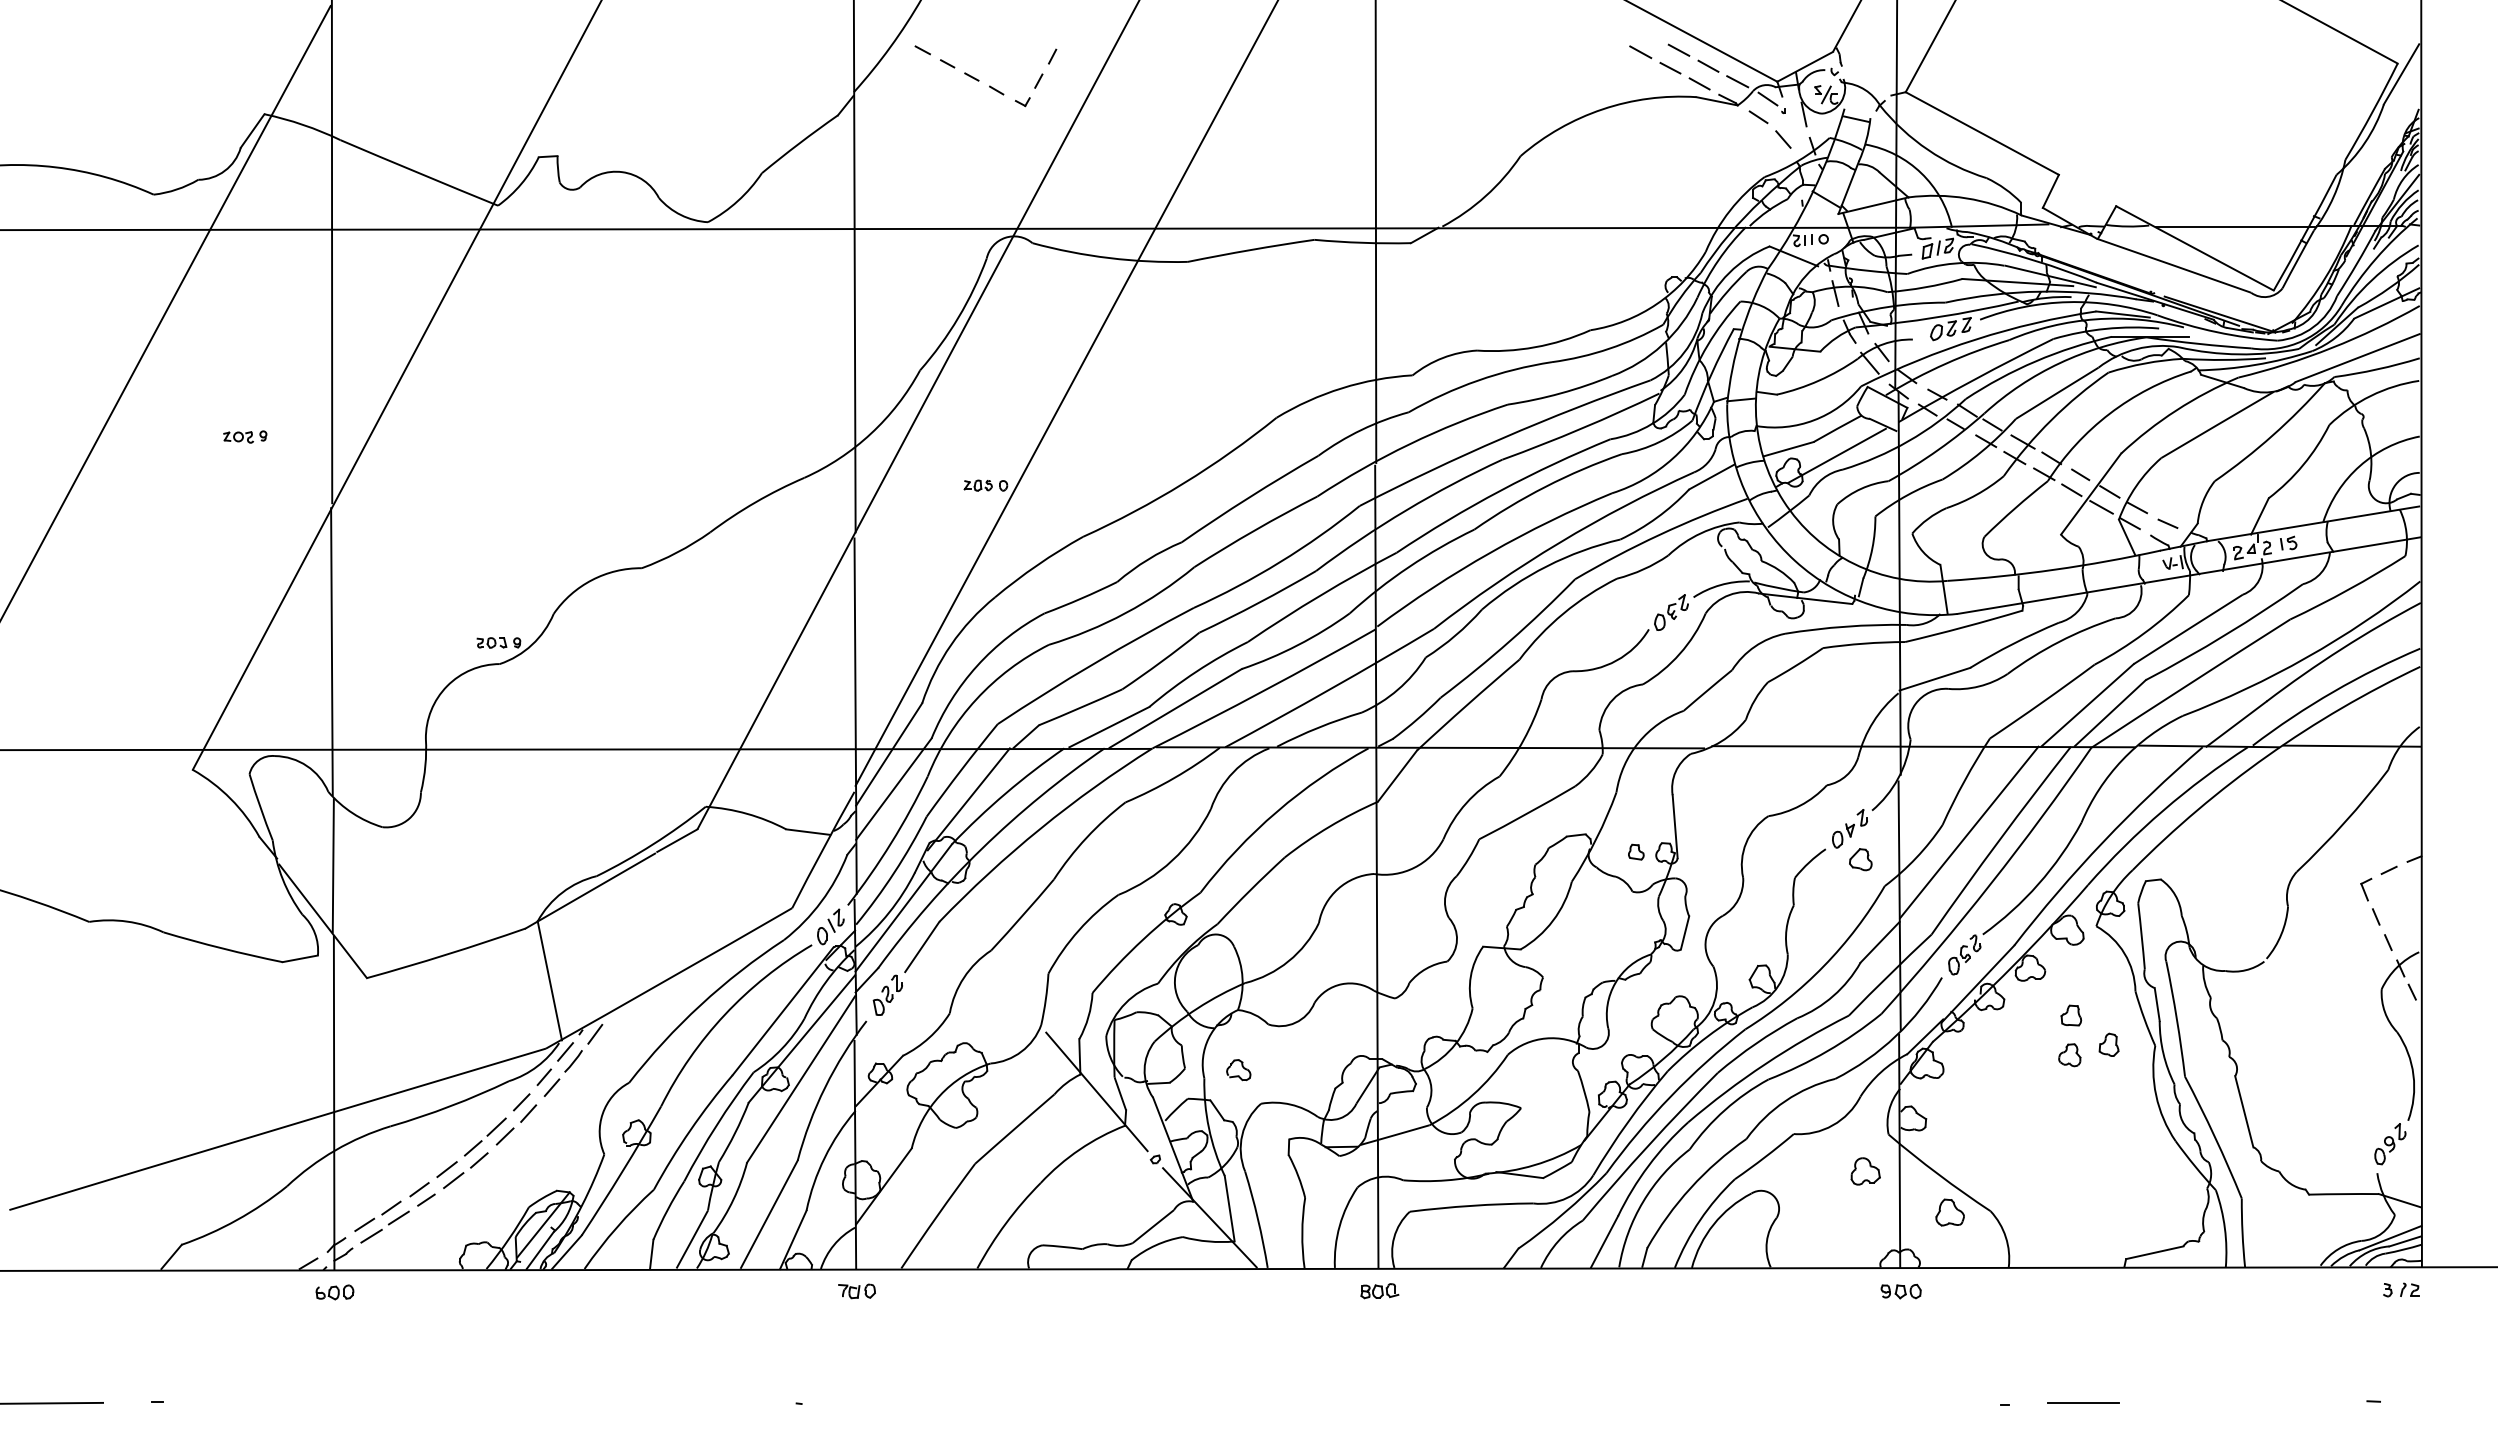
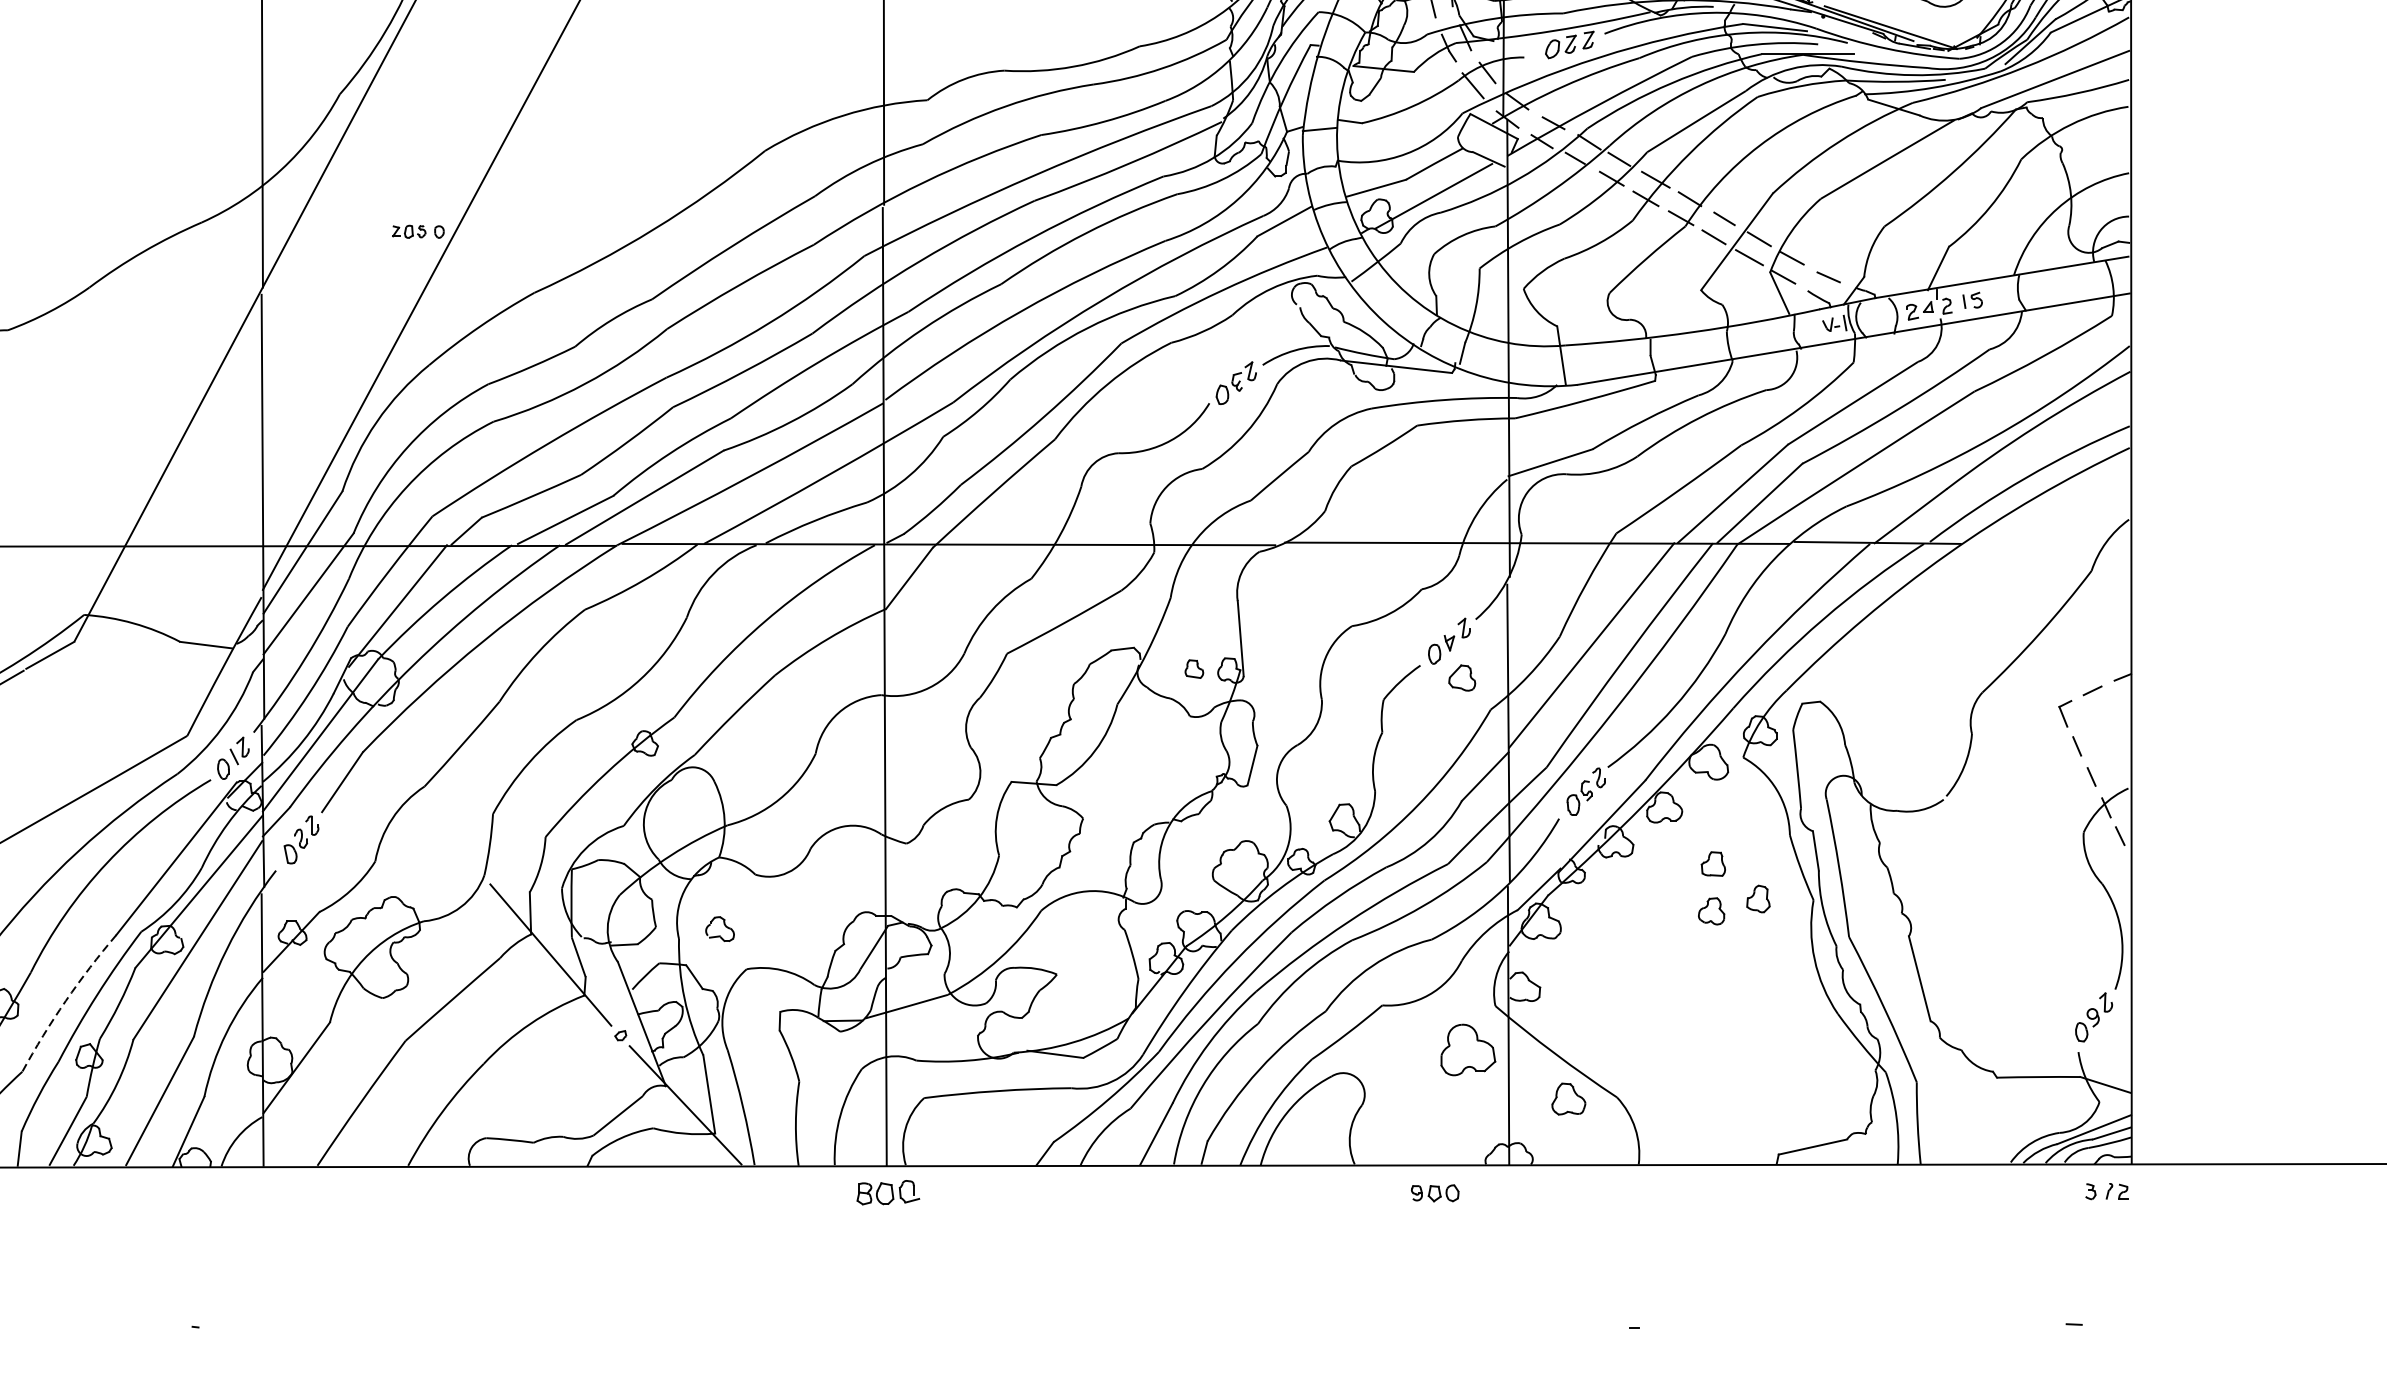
line: (2351, 745) -> (2047, 541), removed
arc: (690, 1130) -> (65, 1001), solid -> dashed
part: (1865, 1171) -> (1467, 1050), size x1.6
part: (856, 1291) -> (263, 1193), removed
part: (1379, 1291) -> (887, 1193), size x1.4
part: (1900, 1291) -> (1434, 1193), moved
line: (2082, 1403) -> (1726, 1326), removed

